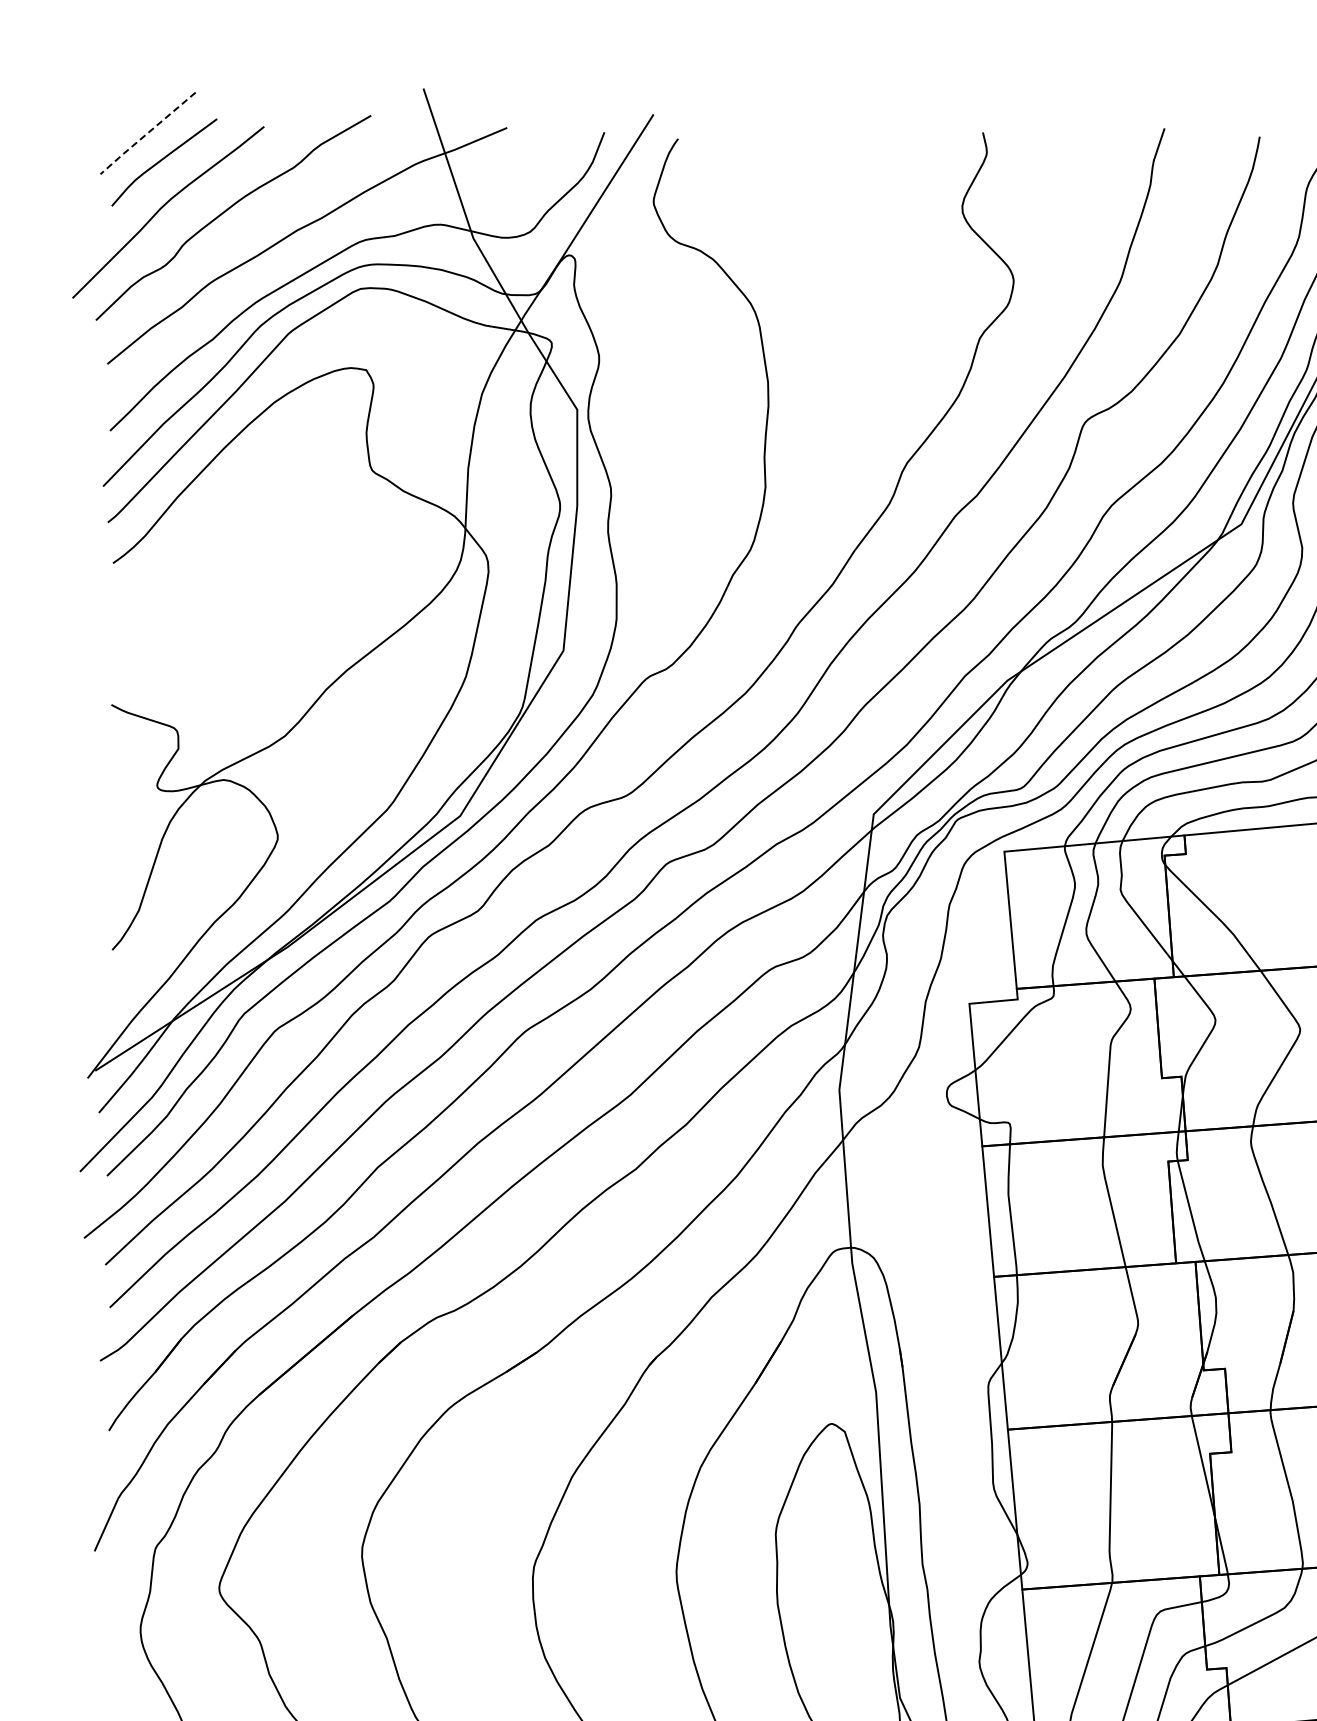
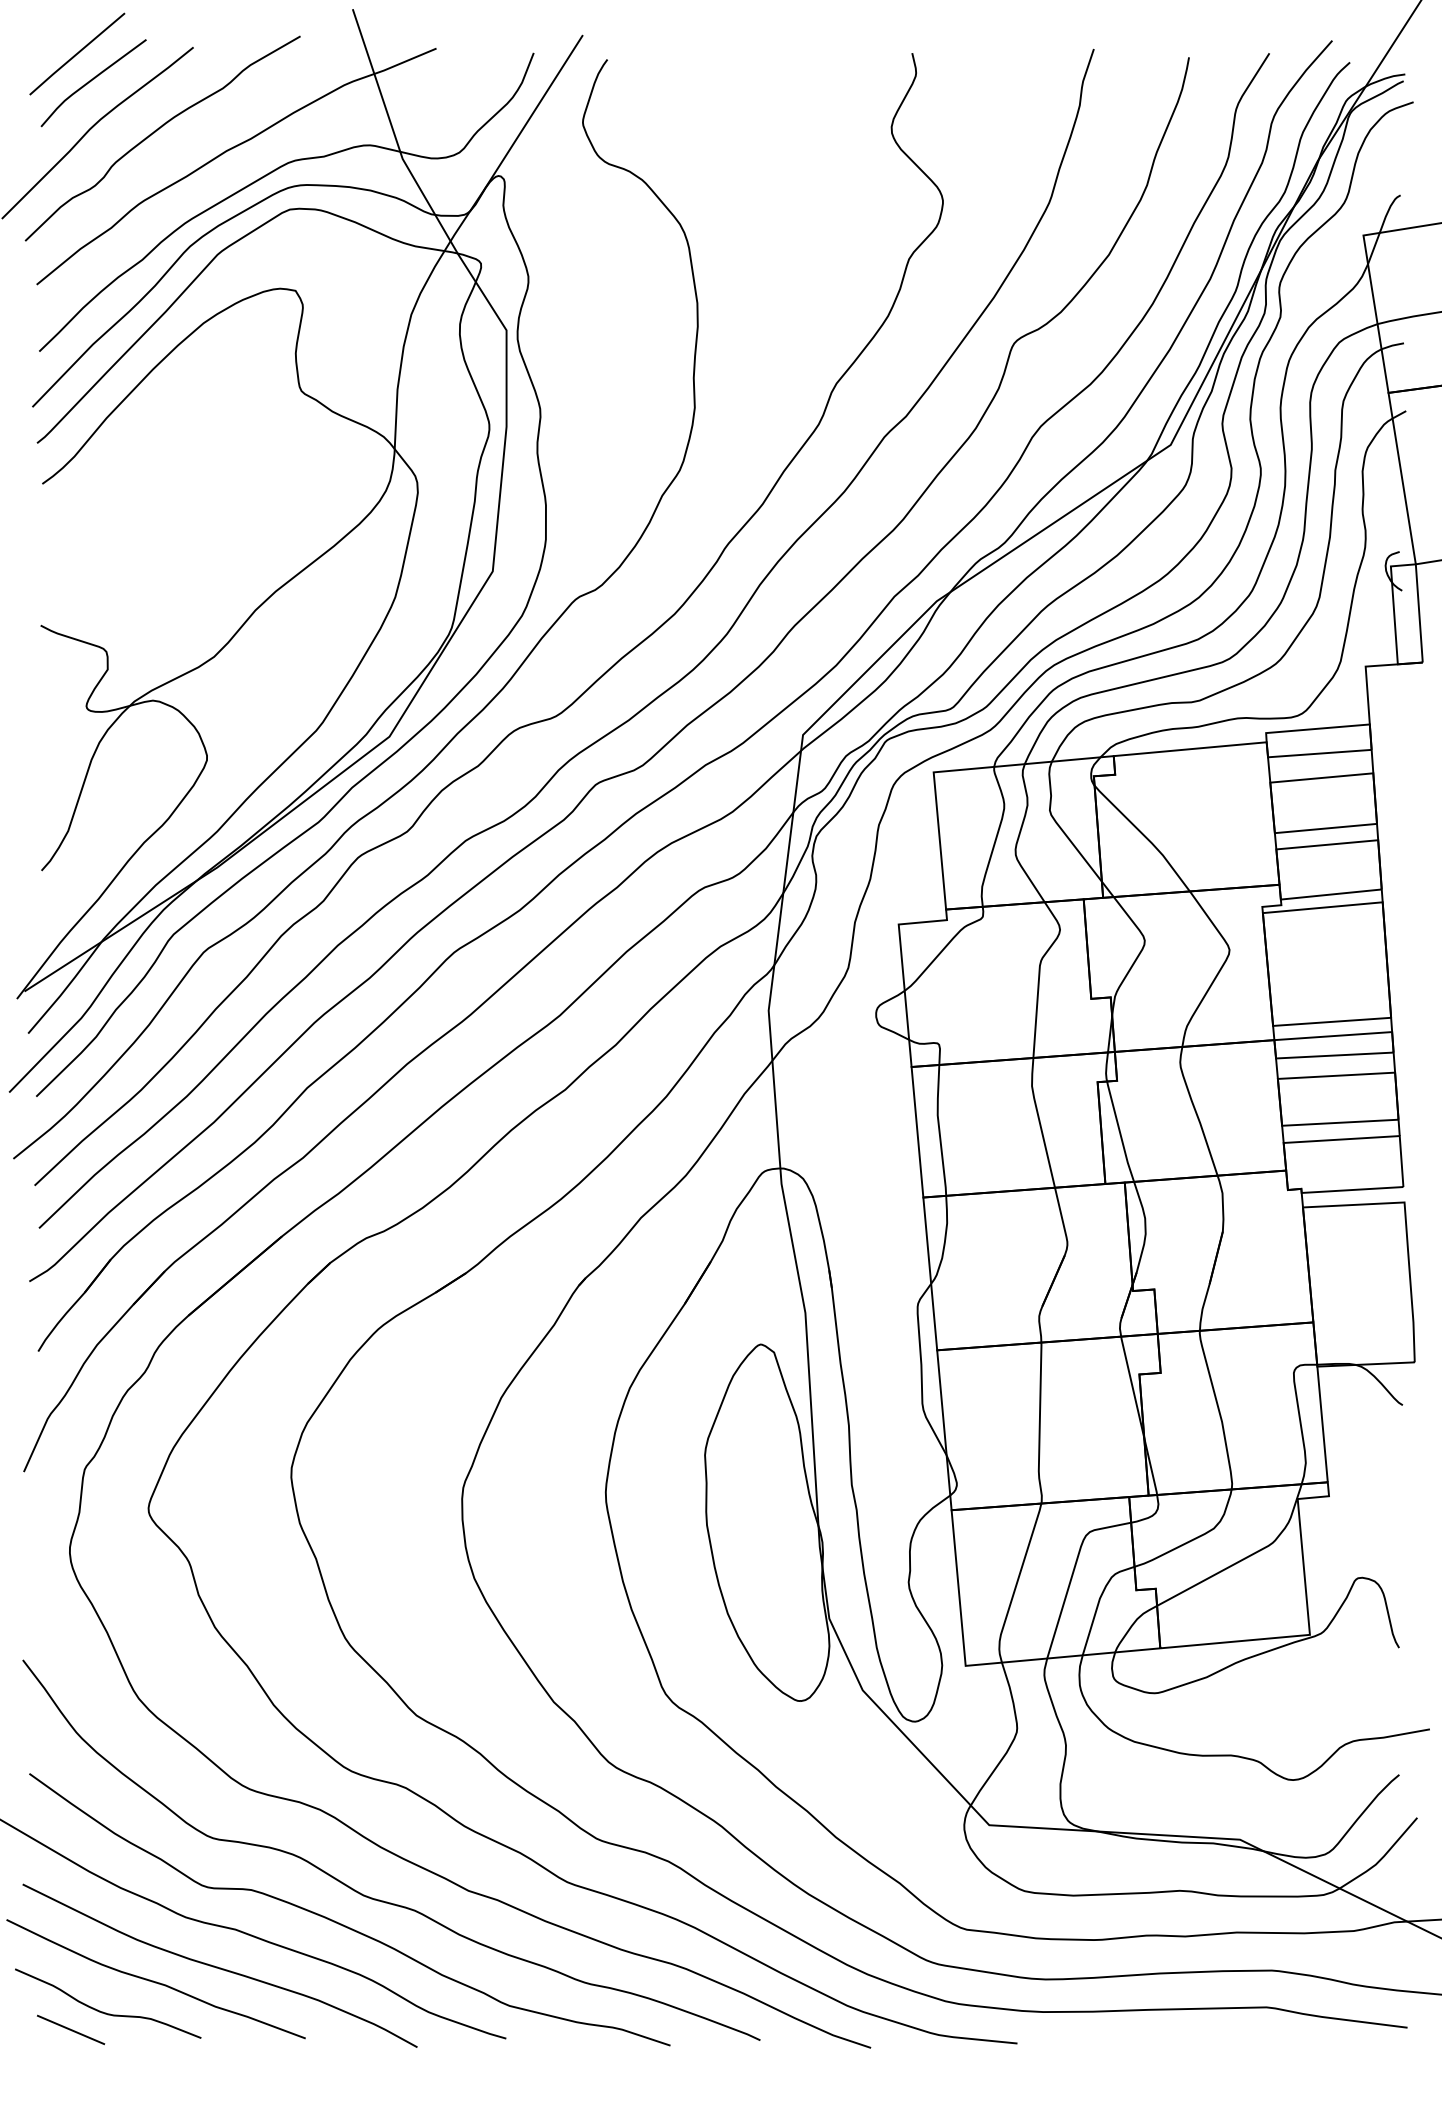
line: (147, 133) -> (76, 54), dashed -> solid

